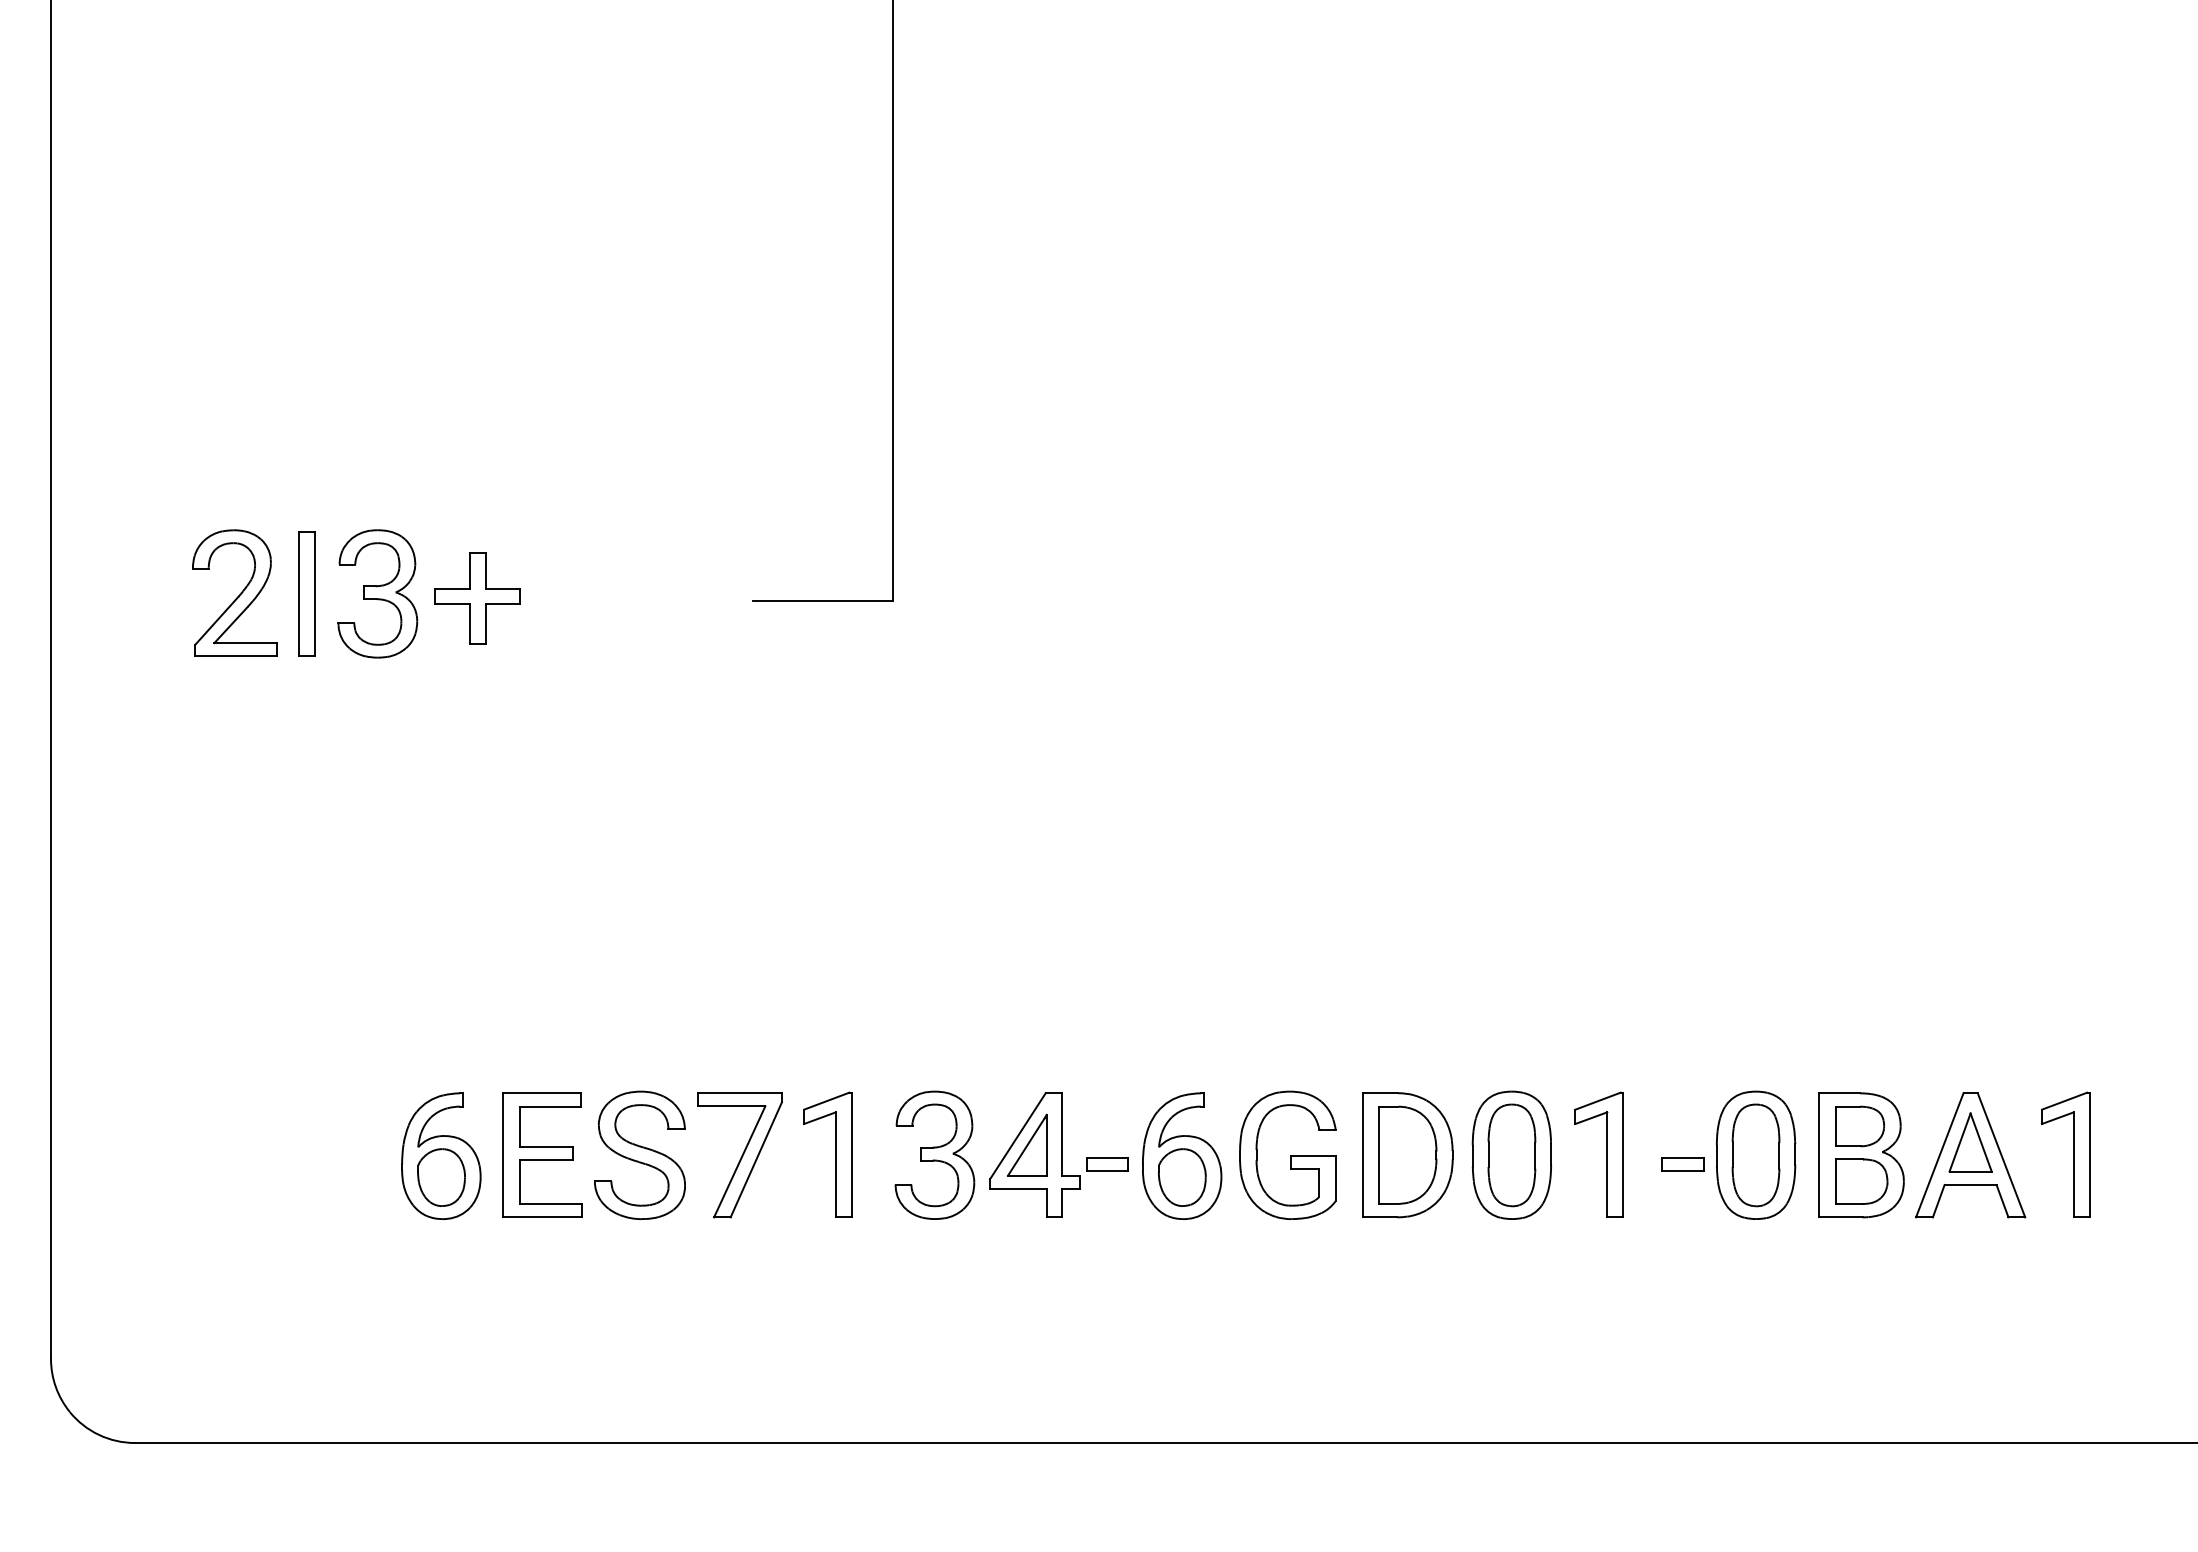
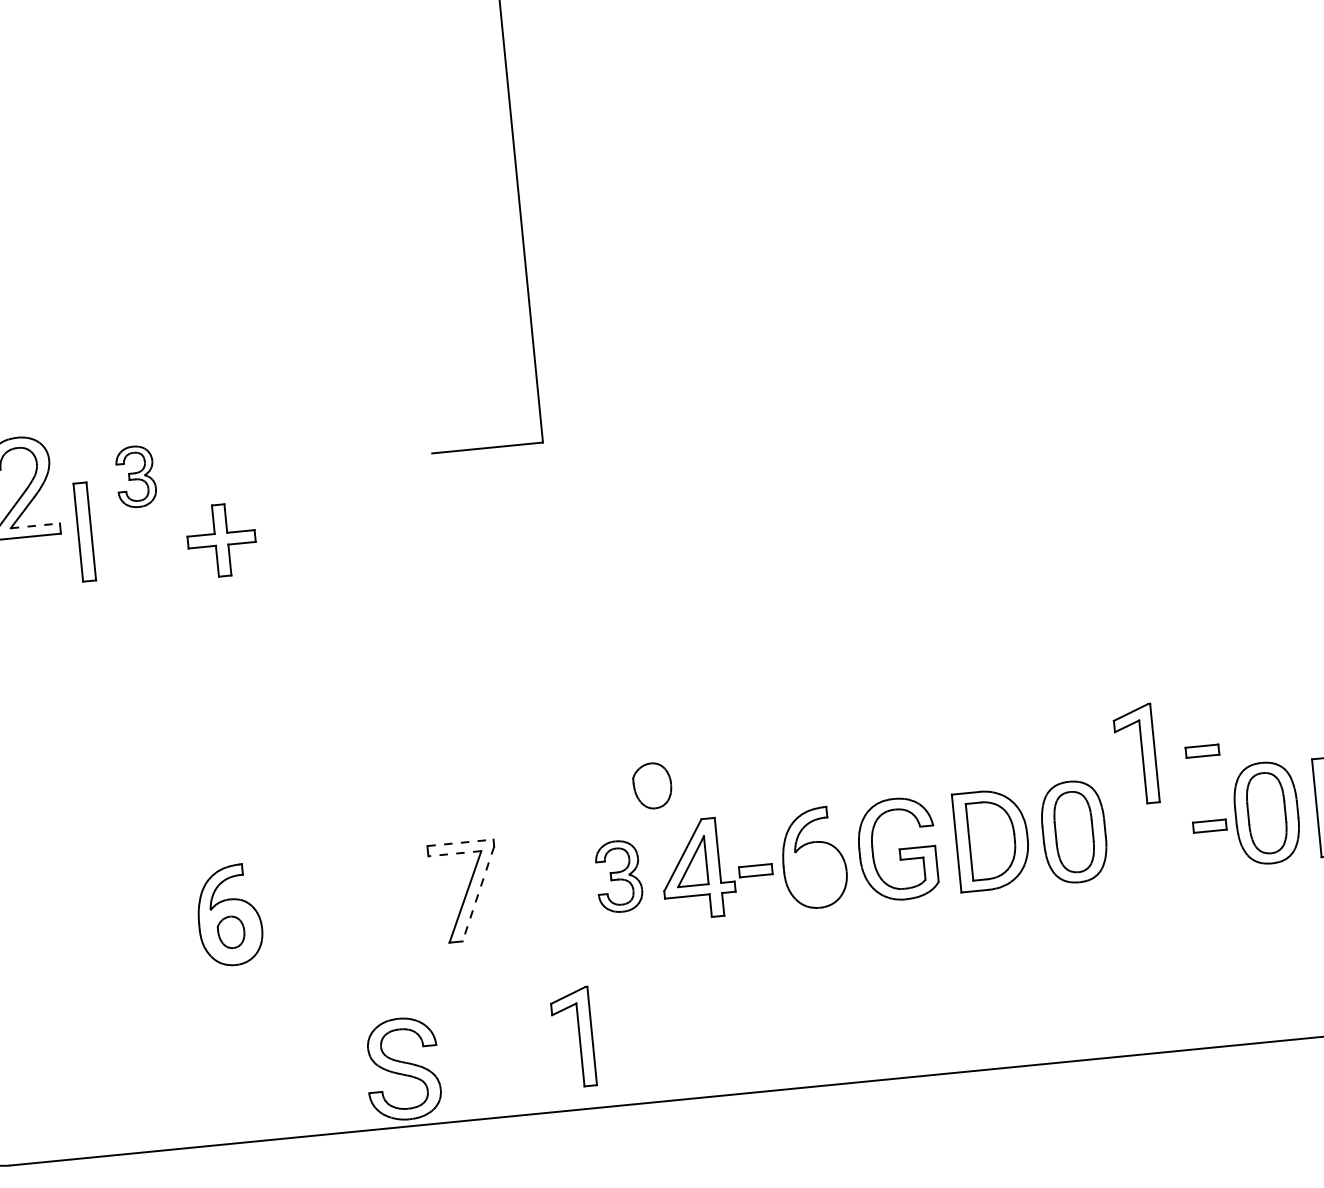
part: (306, 593) -> (84, 531), moved
part: (377, 593) -> (135, 476), size x0.6
part: (477, 598) -> (221, 540), moved
line: (246, 643) -> (36, 526), solid -> dashed
part: (1682, 1069) -> (1202, 751), added
line: (740, 1093) -> (460, 842), solid -> dashed
line: (731, 1106) -> (454, 853), solid -> dashed
part: (542, 1154) -> (309, 906), removed
part: (639, 1154) -> (402, 1068), moved
part: (835, 1154) -> (579, 1036), moved
part: (934, 1154) -> (618, 876), size x0.7
part: (1606, 1154) -> (1141, 753), moved
line: (756, 1160) -> (478, 894), solid -> dashed
part: (441, 1177) -> (231, 932), size x0.7
part: (1182, 1177) -> (652, 785), moved

